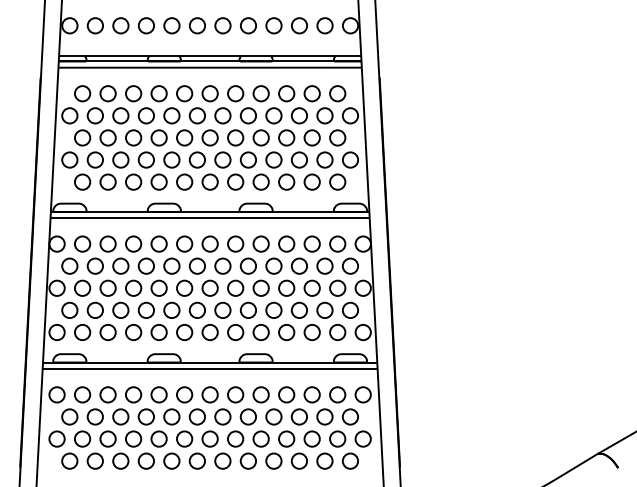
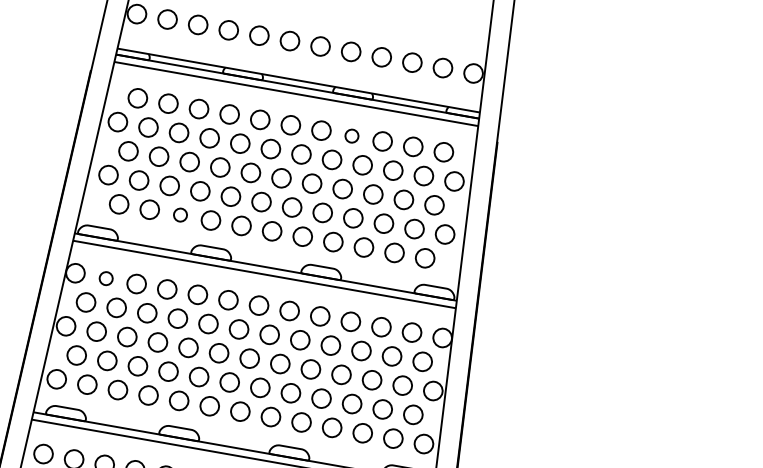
circle: (260, 93) -> (351, 135), size x0.7
circle: (133, 181) -> (180, 214), size x0.7
circle: (82, 243) -> (106, 277), size x0.7

